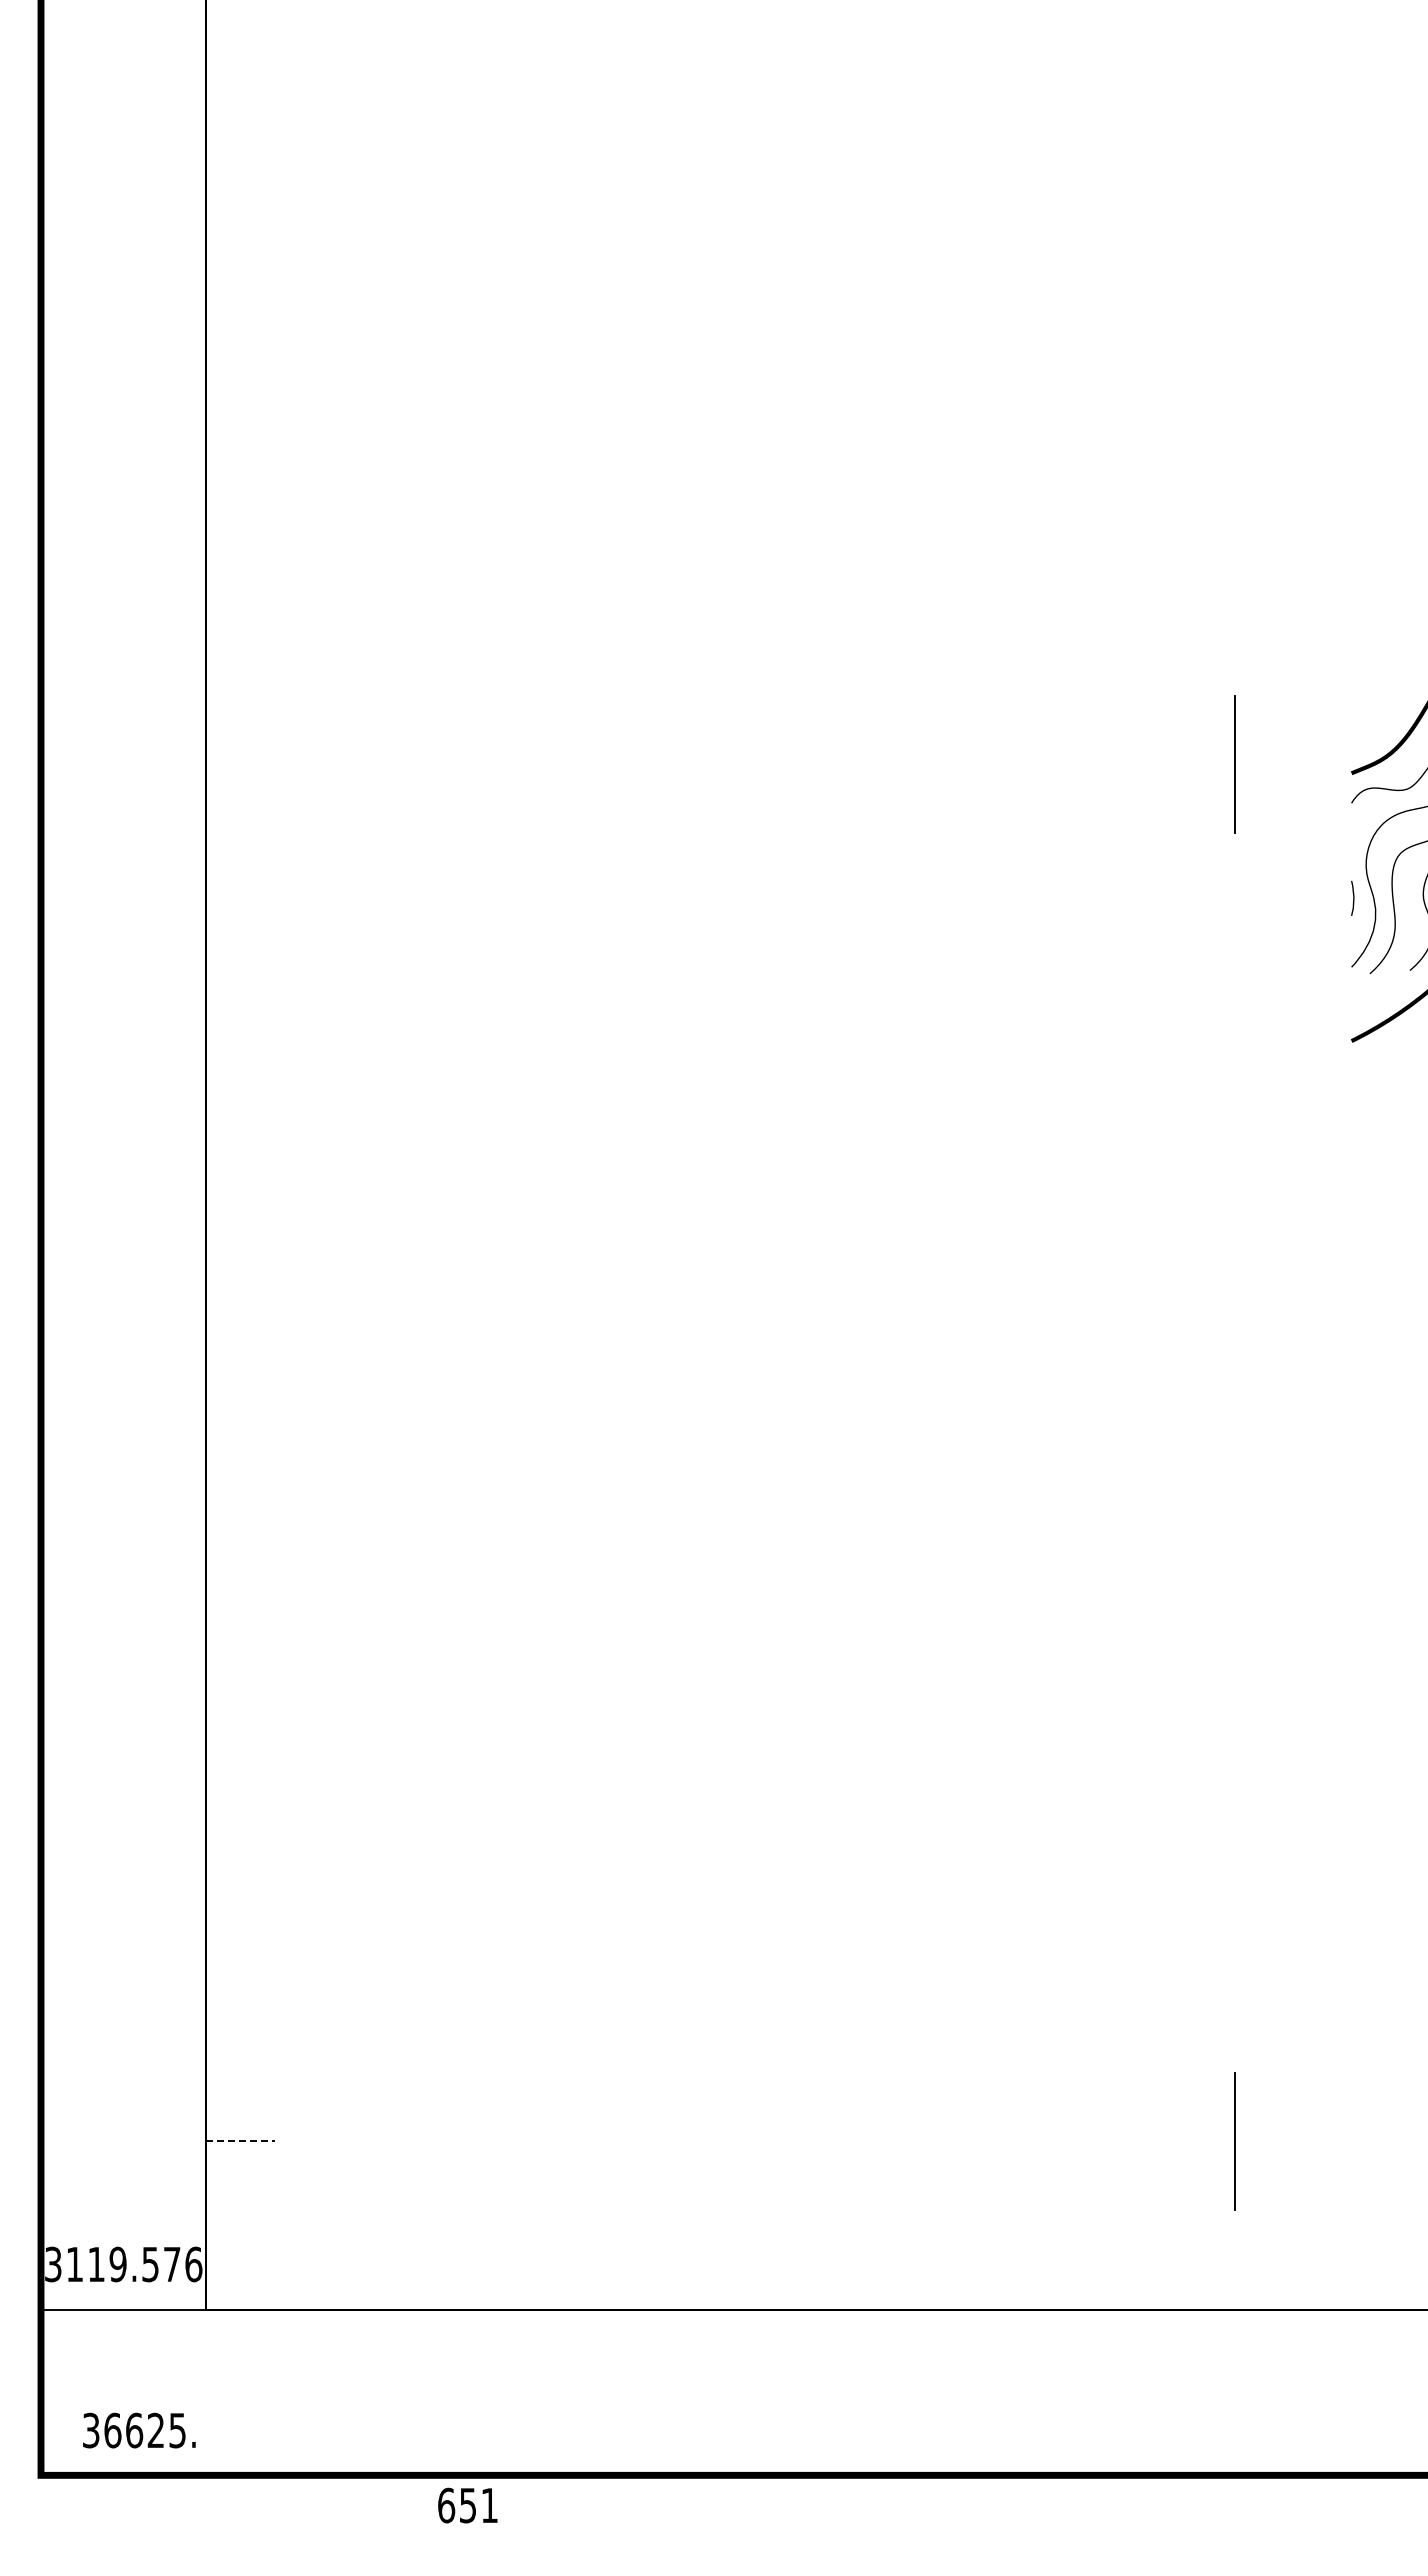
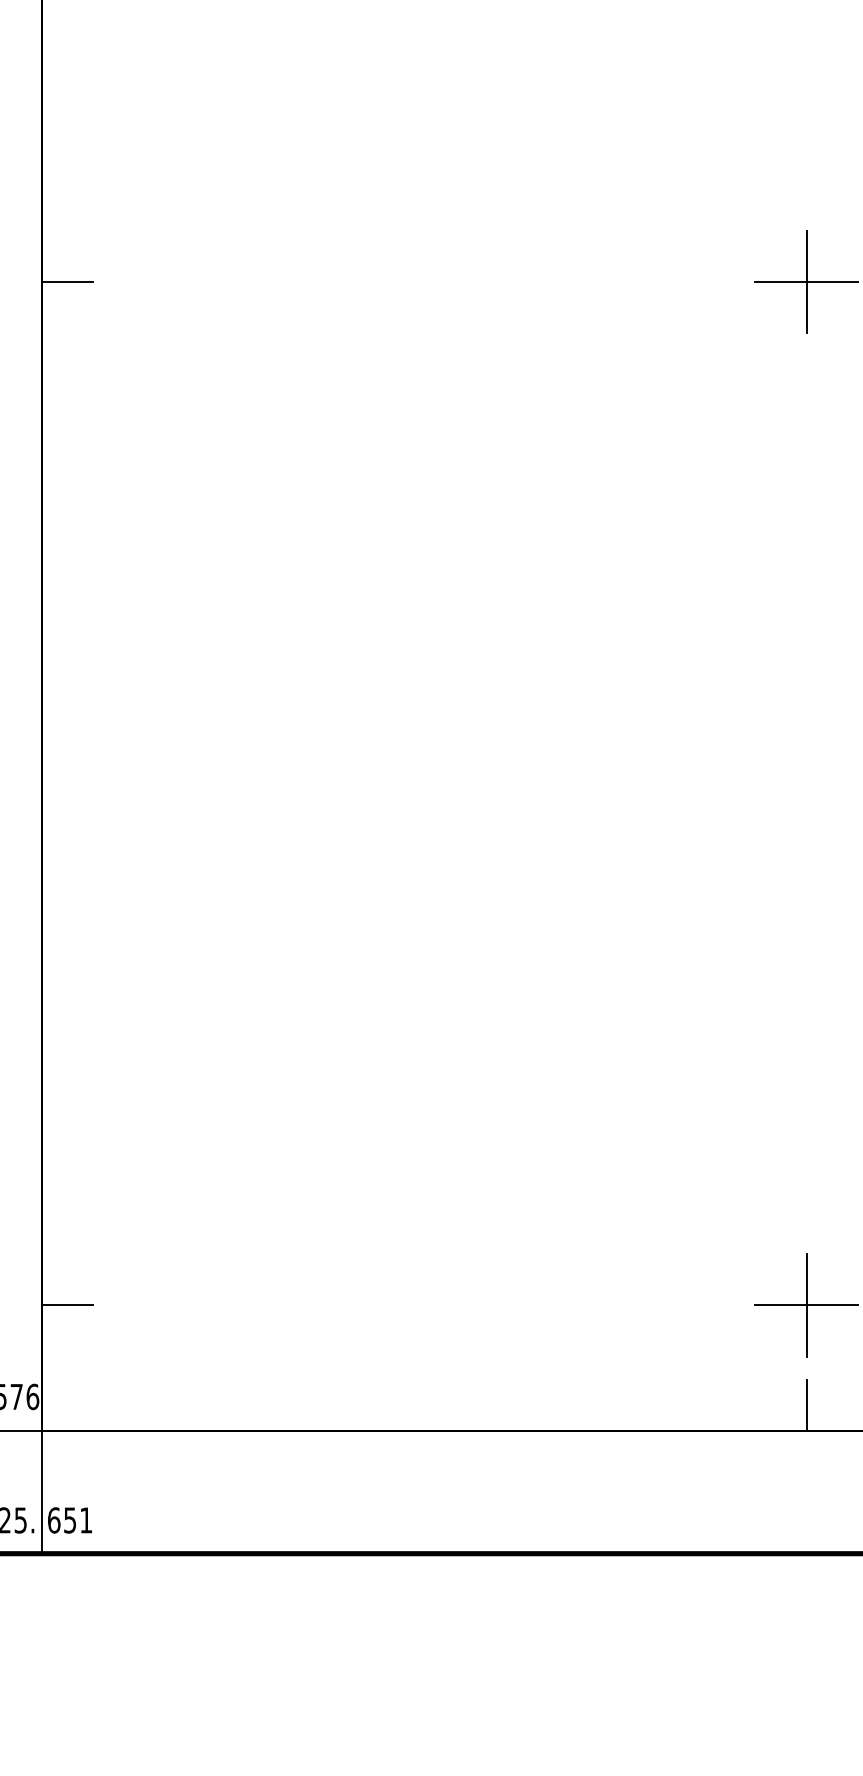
line: (240, 764) -> (67, 281), added
line: (1234, 764) -> (806, 281), added
line: (241, 2141) -> (68, 1305), dashed -> solid
line: (1234, 2141) -> (806, 1305), added
line: (1234, 2275) -> (806, 1405), added
line: (206, 2392) -> (42, 1492), added
text: (467, 2505) -> (69, 1520), moved

